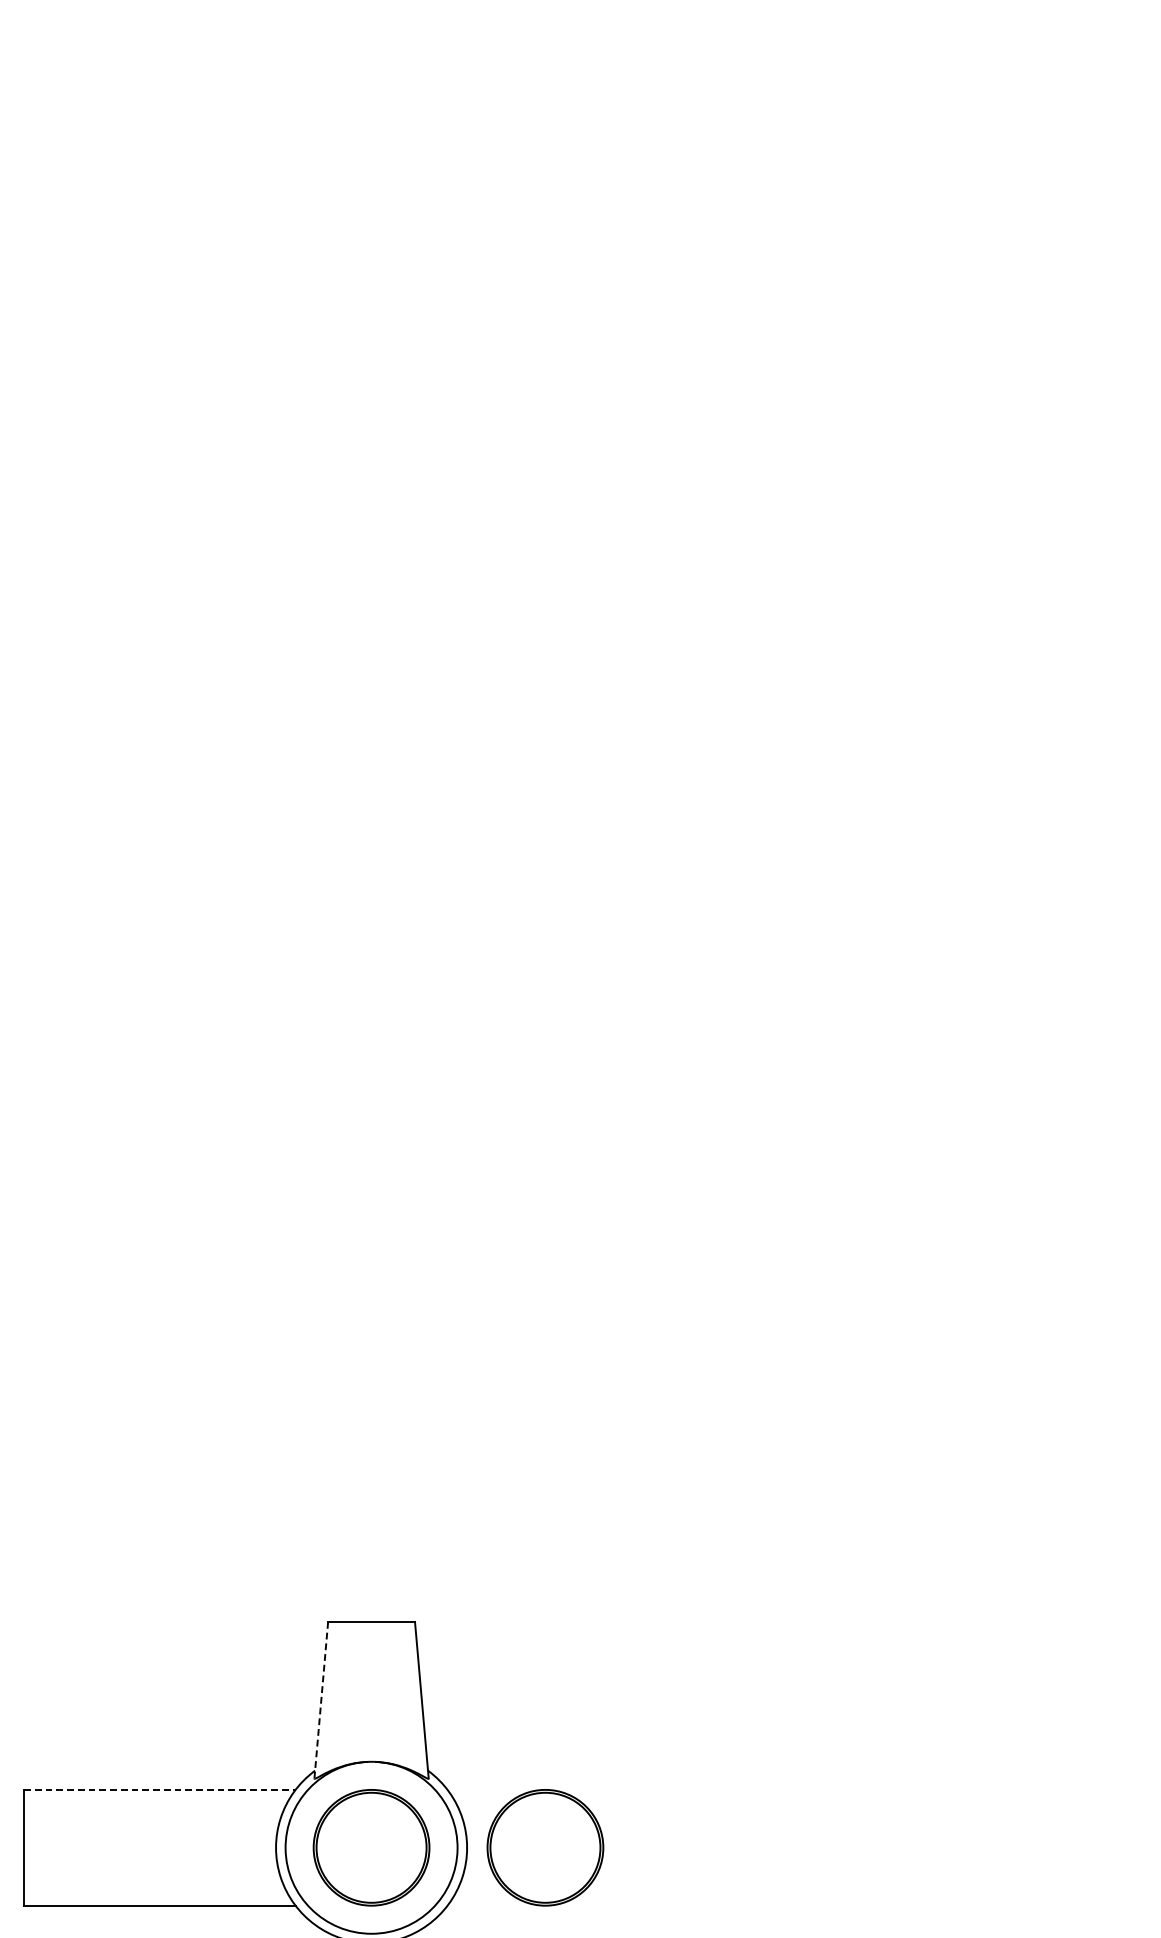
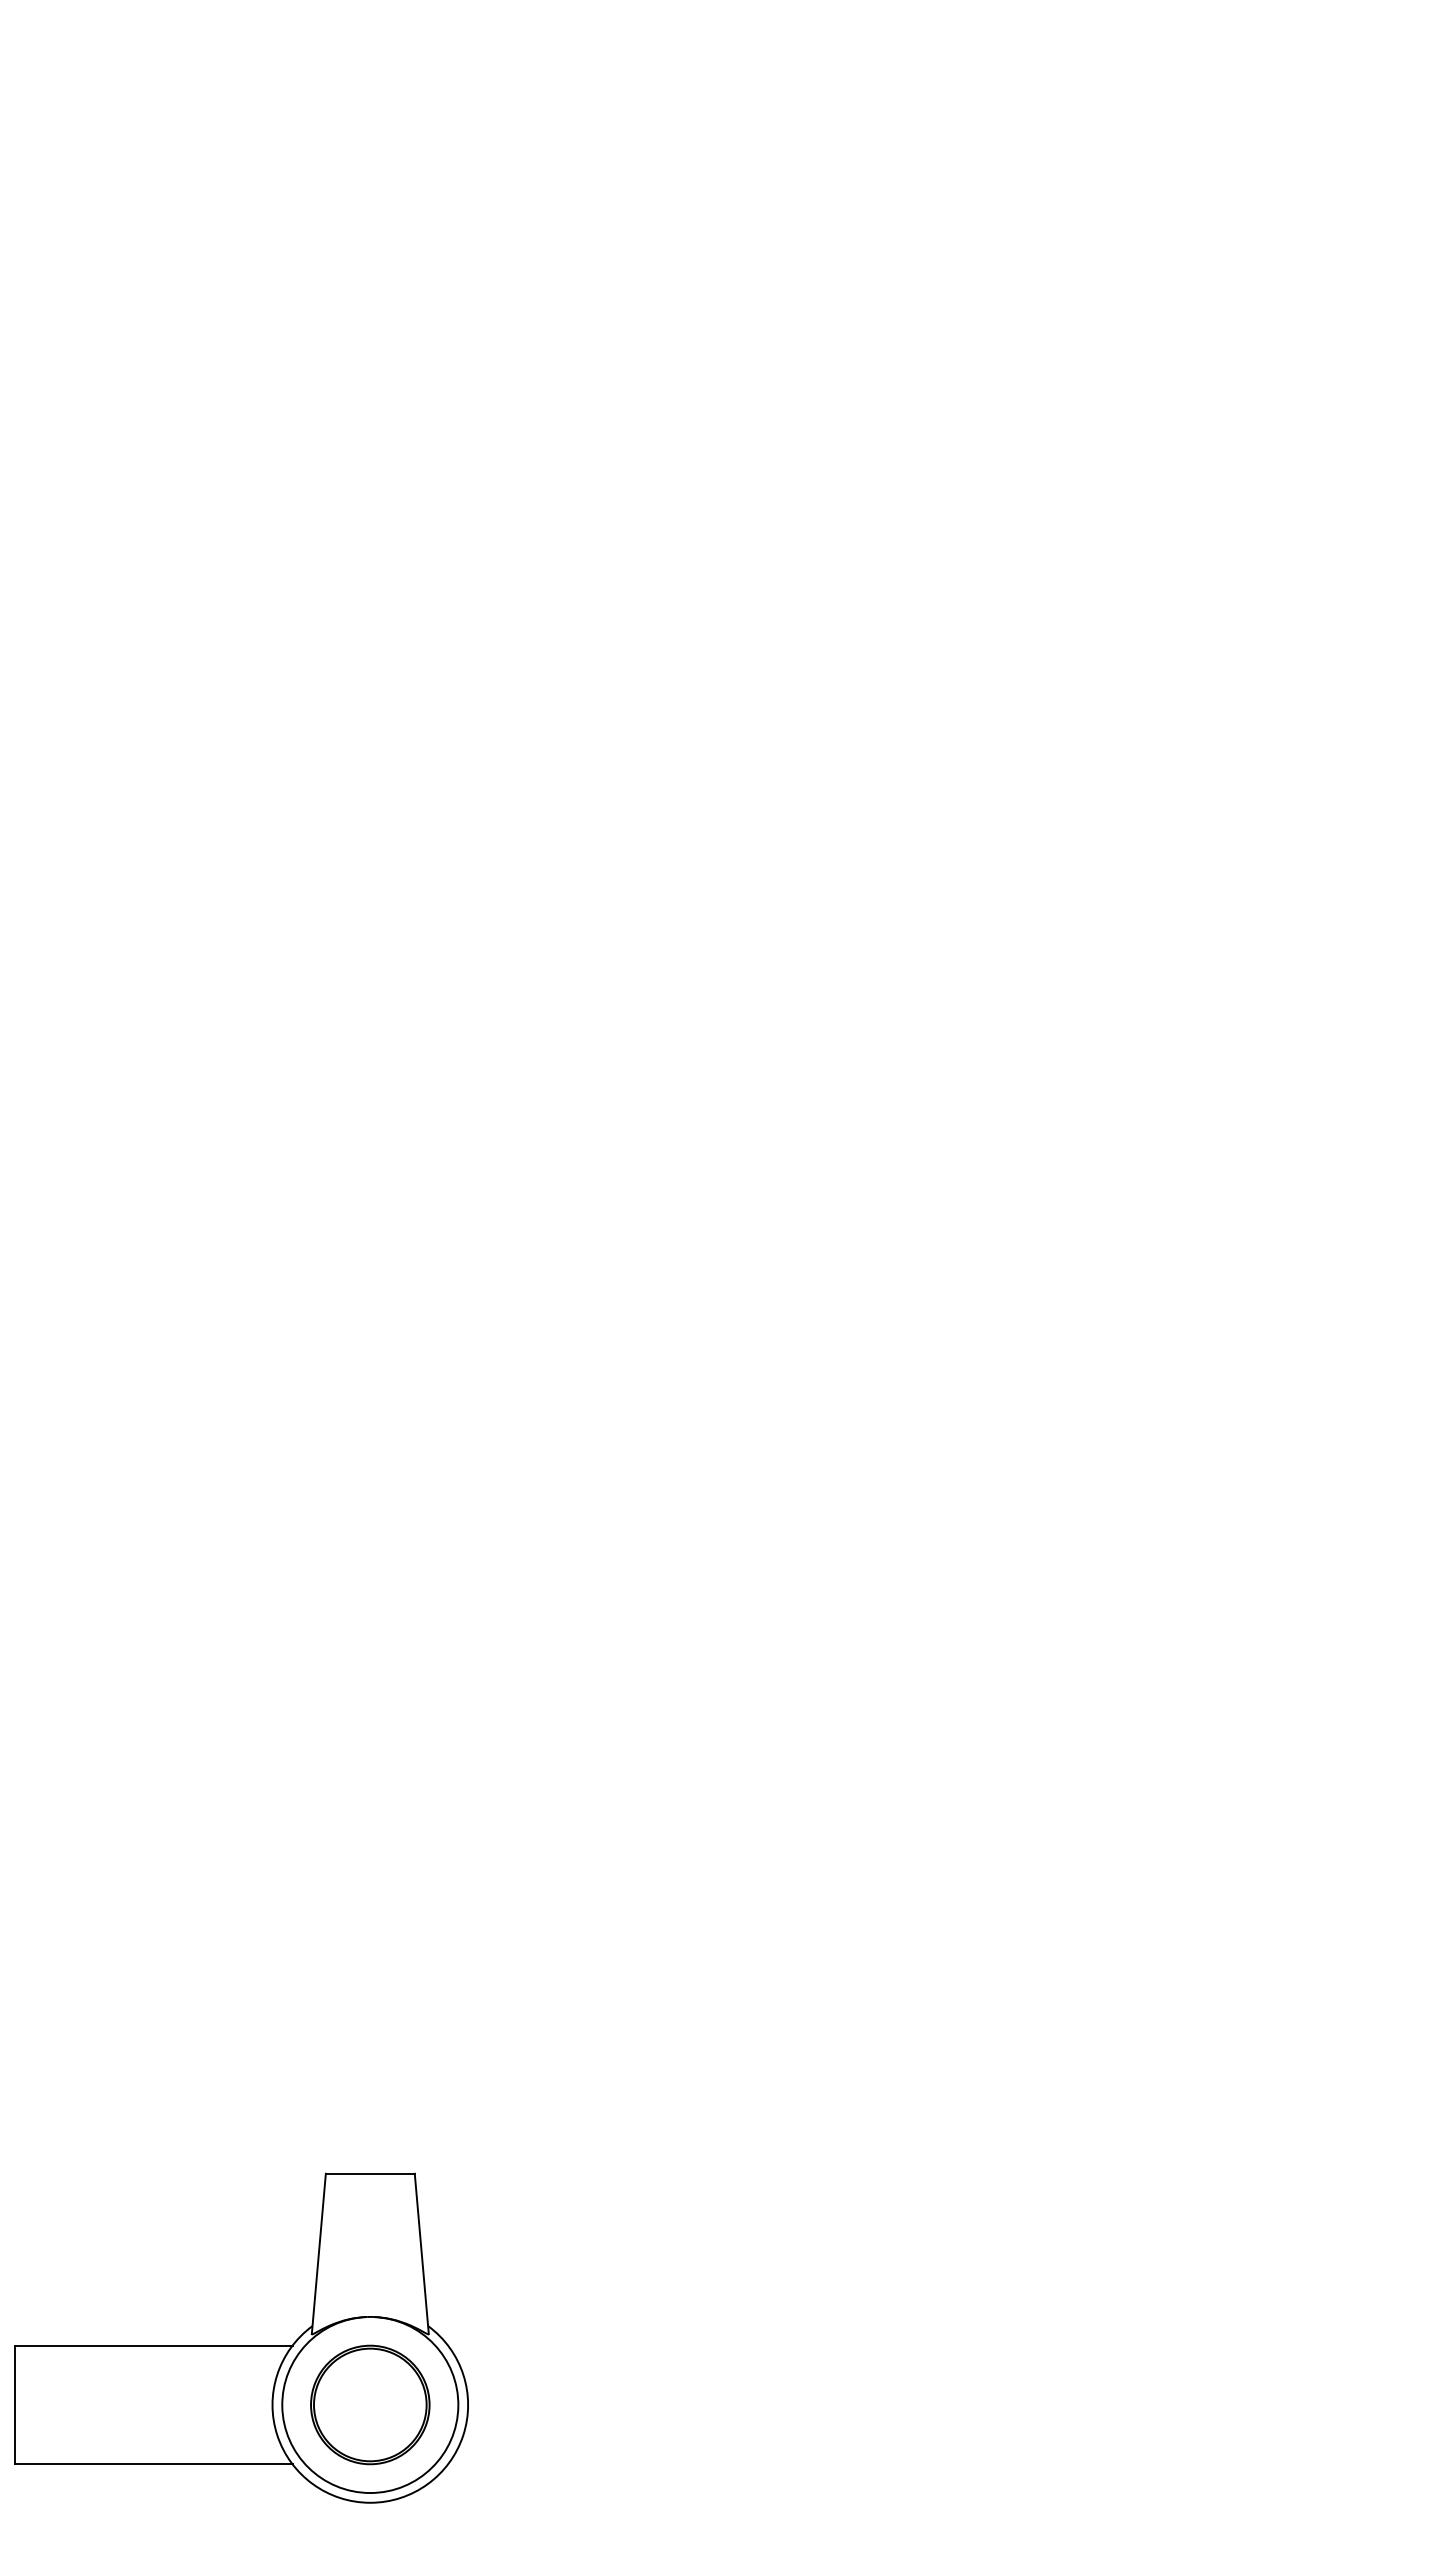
line: (320, 1700) -> (318, 2254), dashed -> solid
line: (159, 1789) -> (153, 2345), dashed -> solid
part: (545, 1847) -> (548, 2404), removed

